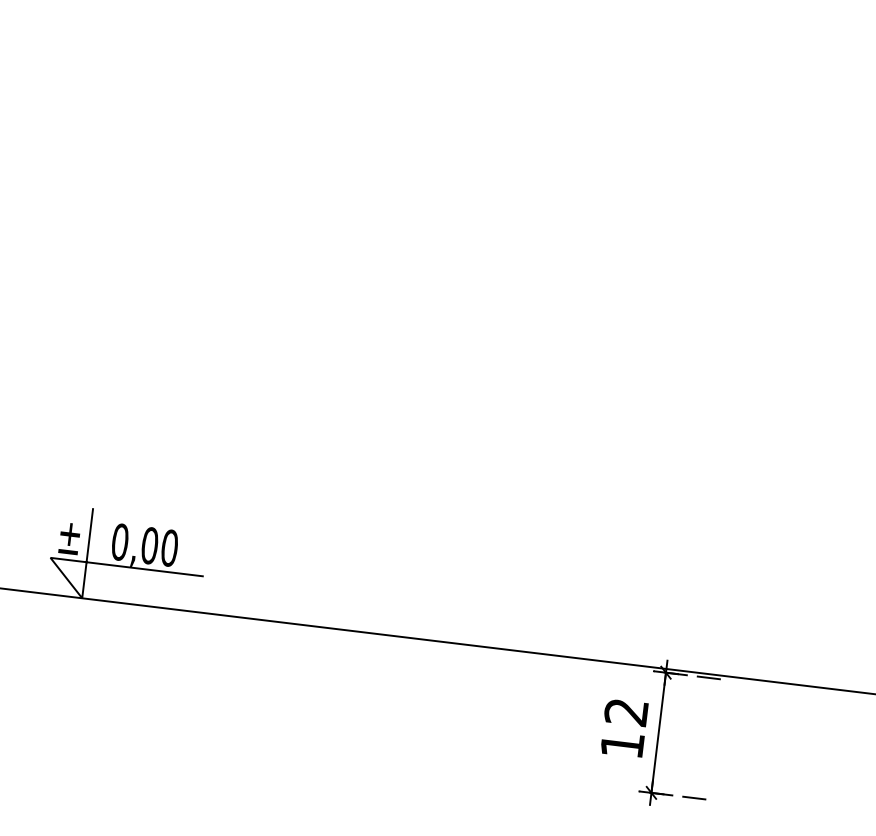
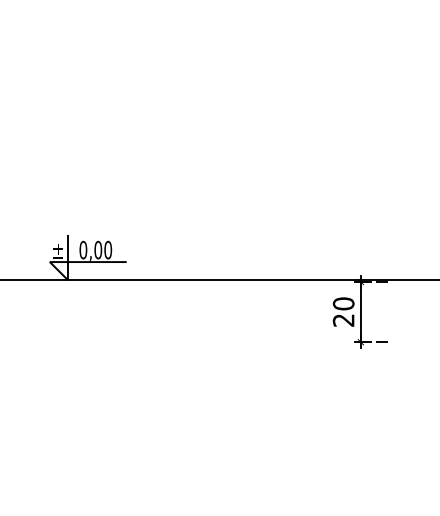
text: (624, 727) -> (343, 311), 12 -> 20

